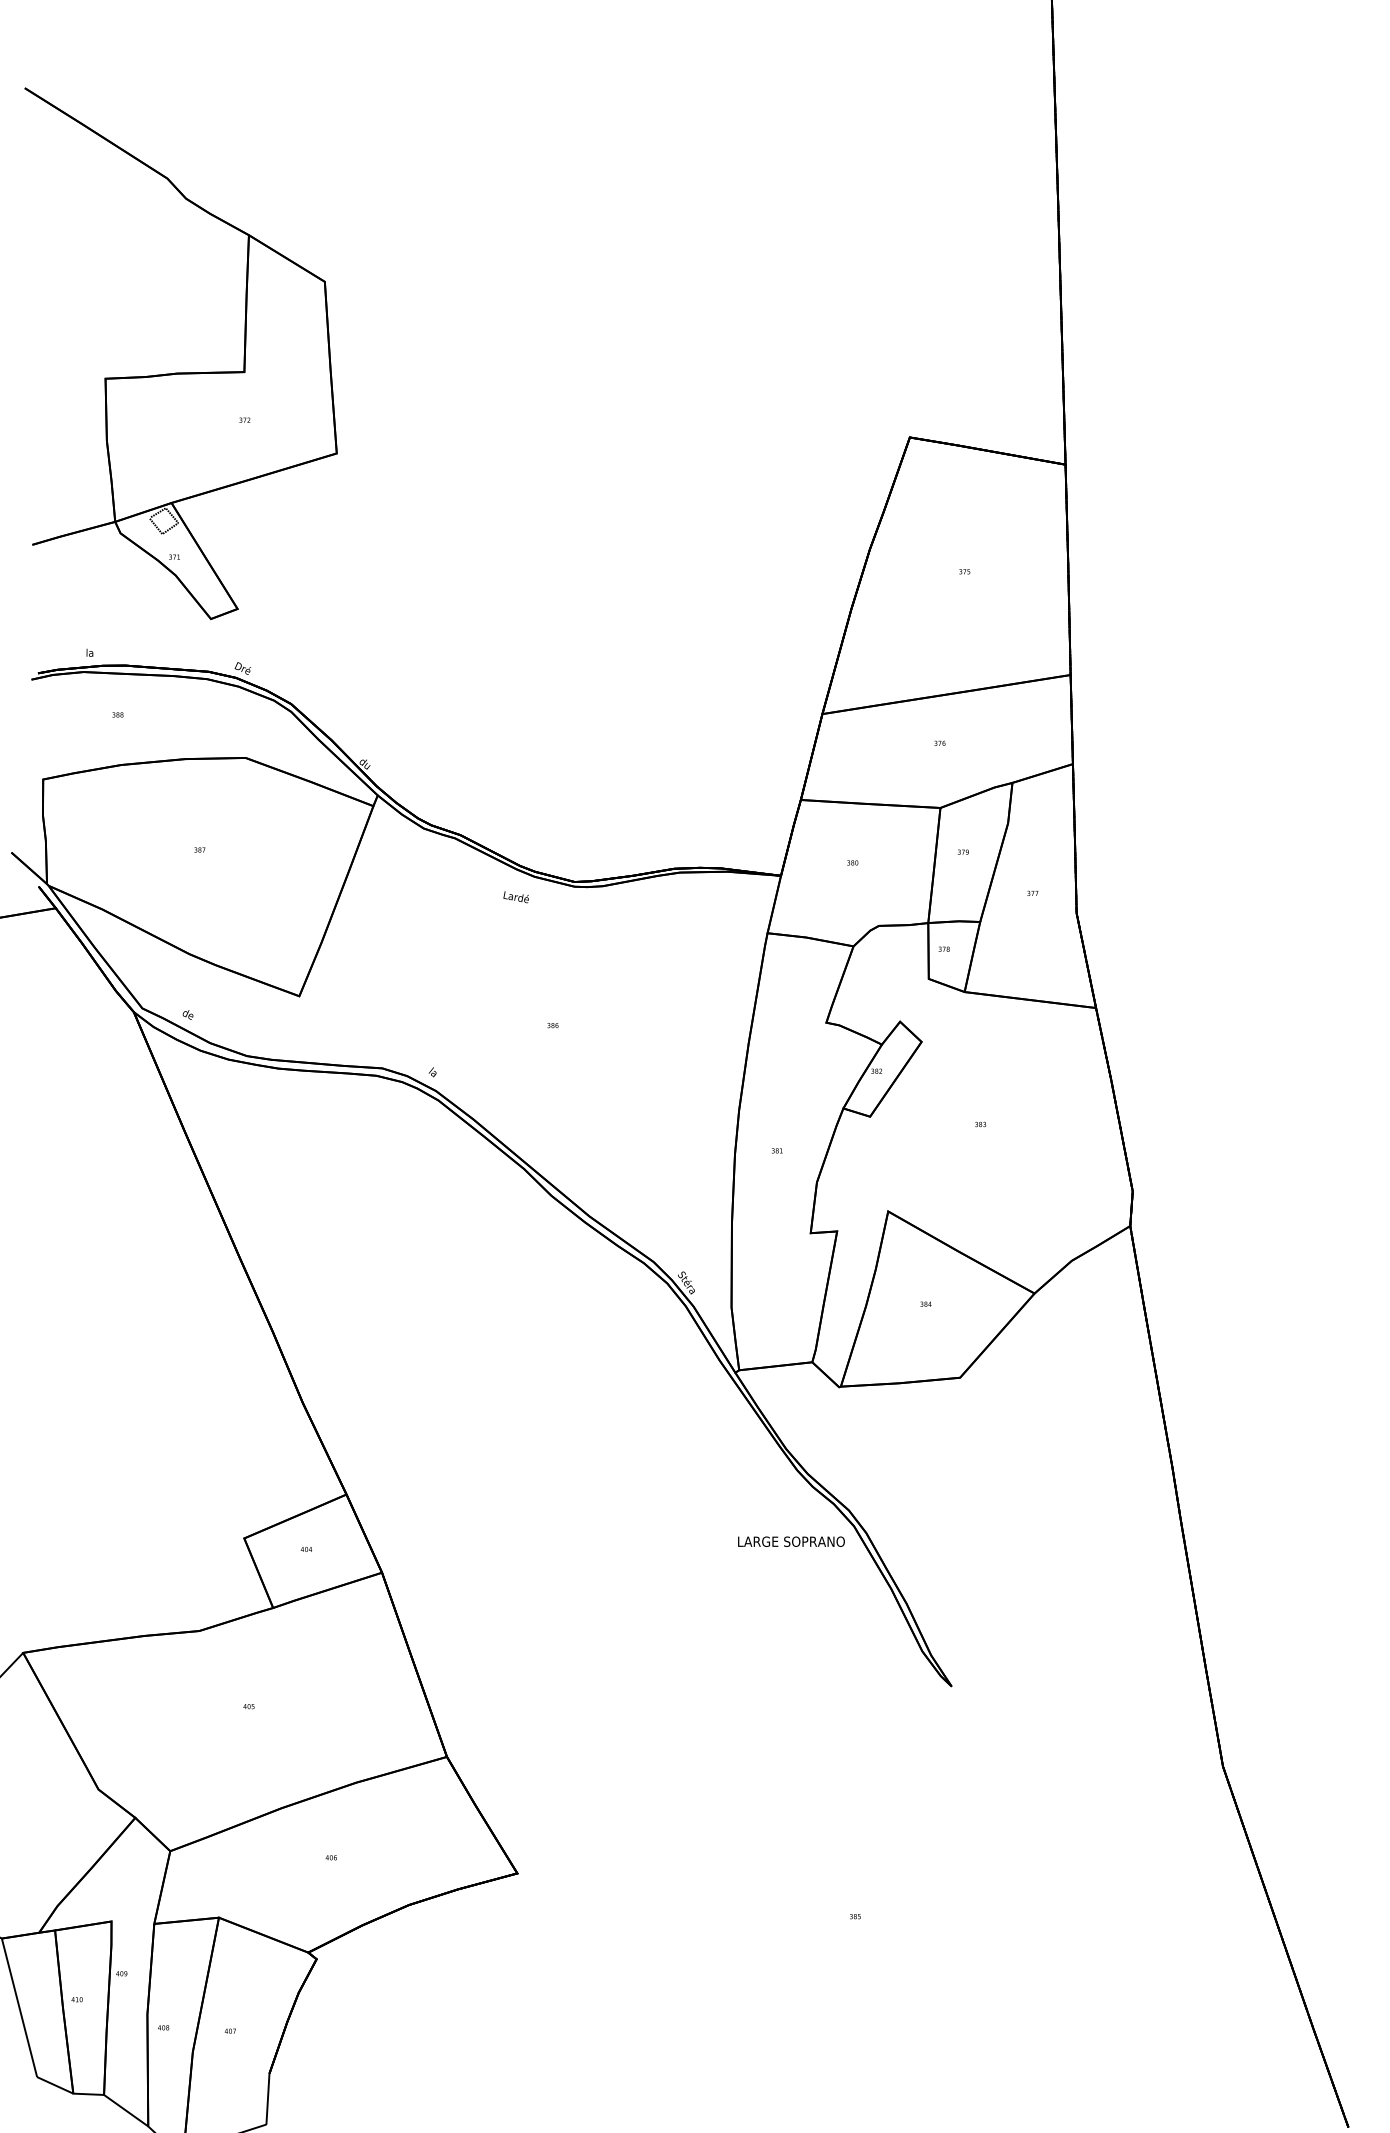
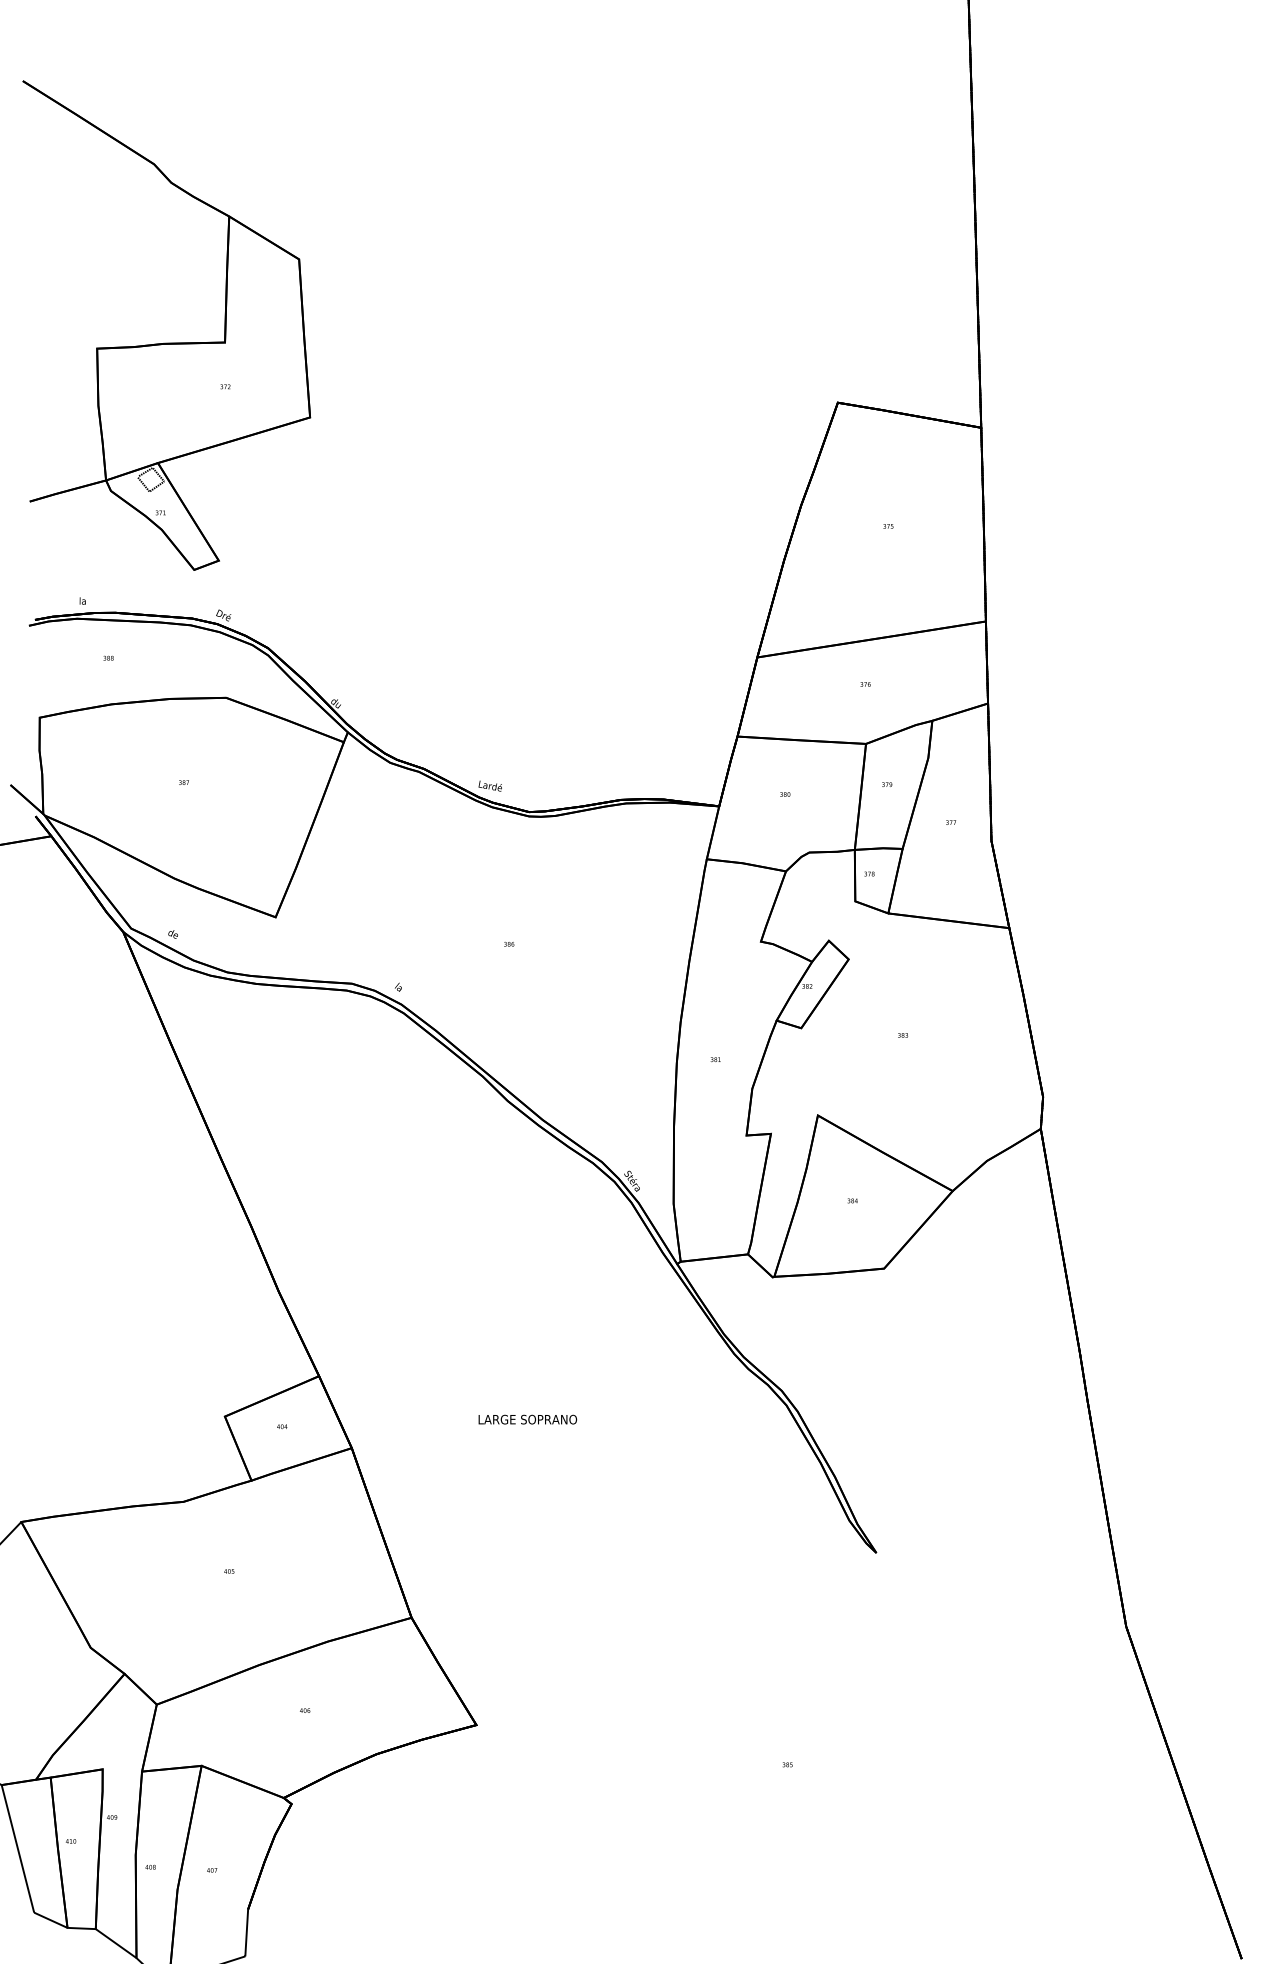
text: (515, 896) -> (489, 785), moved
text: (791, 1541) -> (527, 1419), moved

